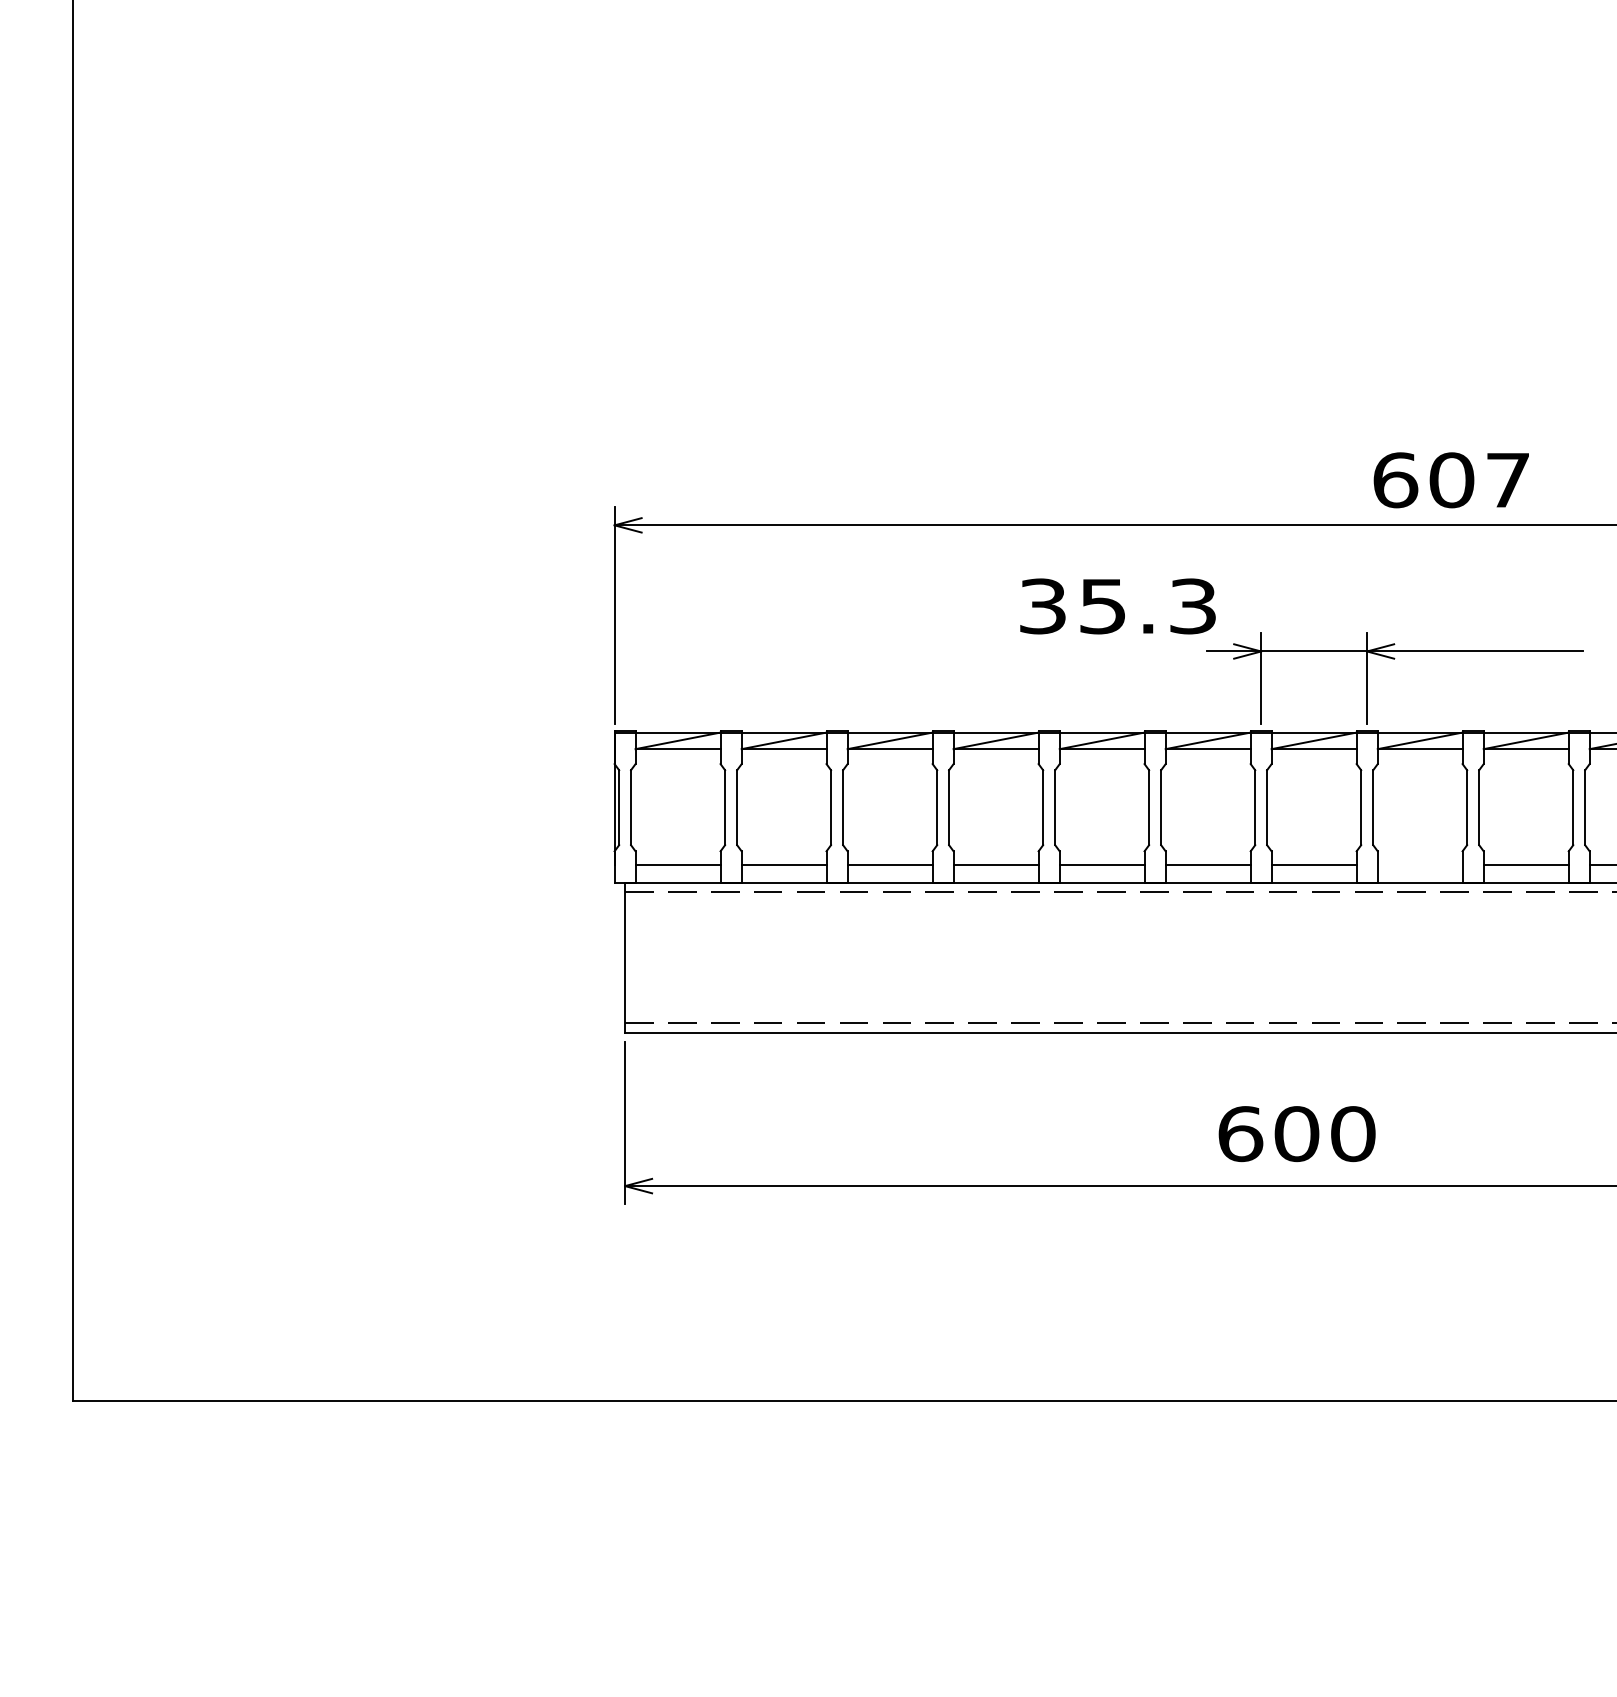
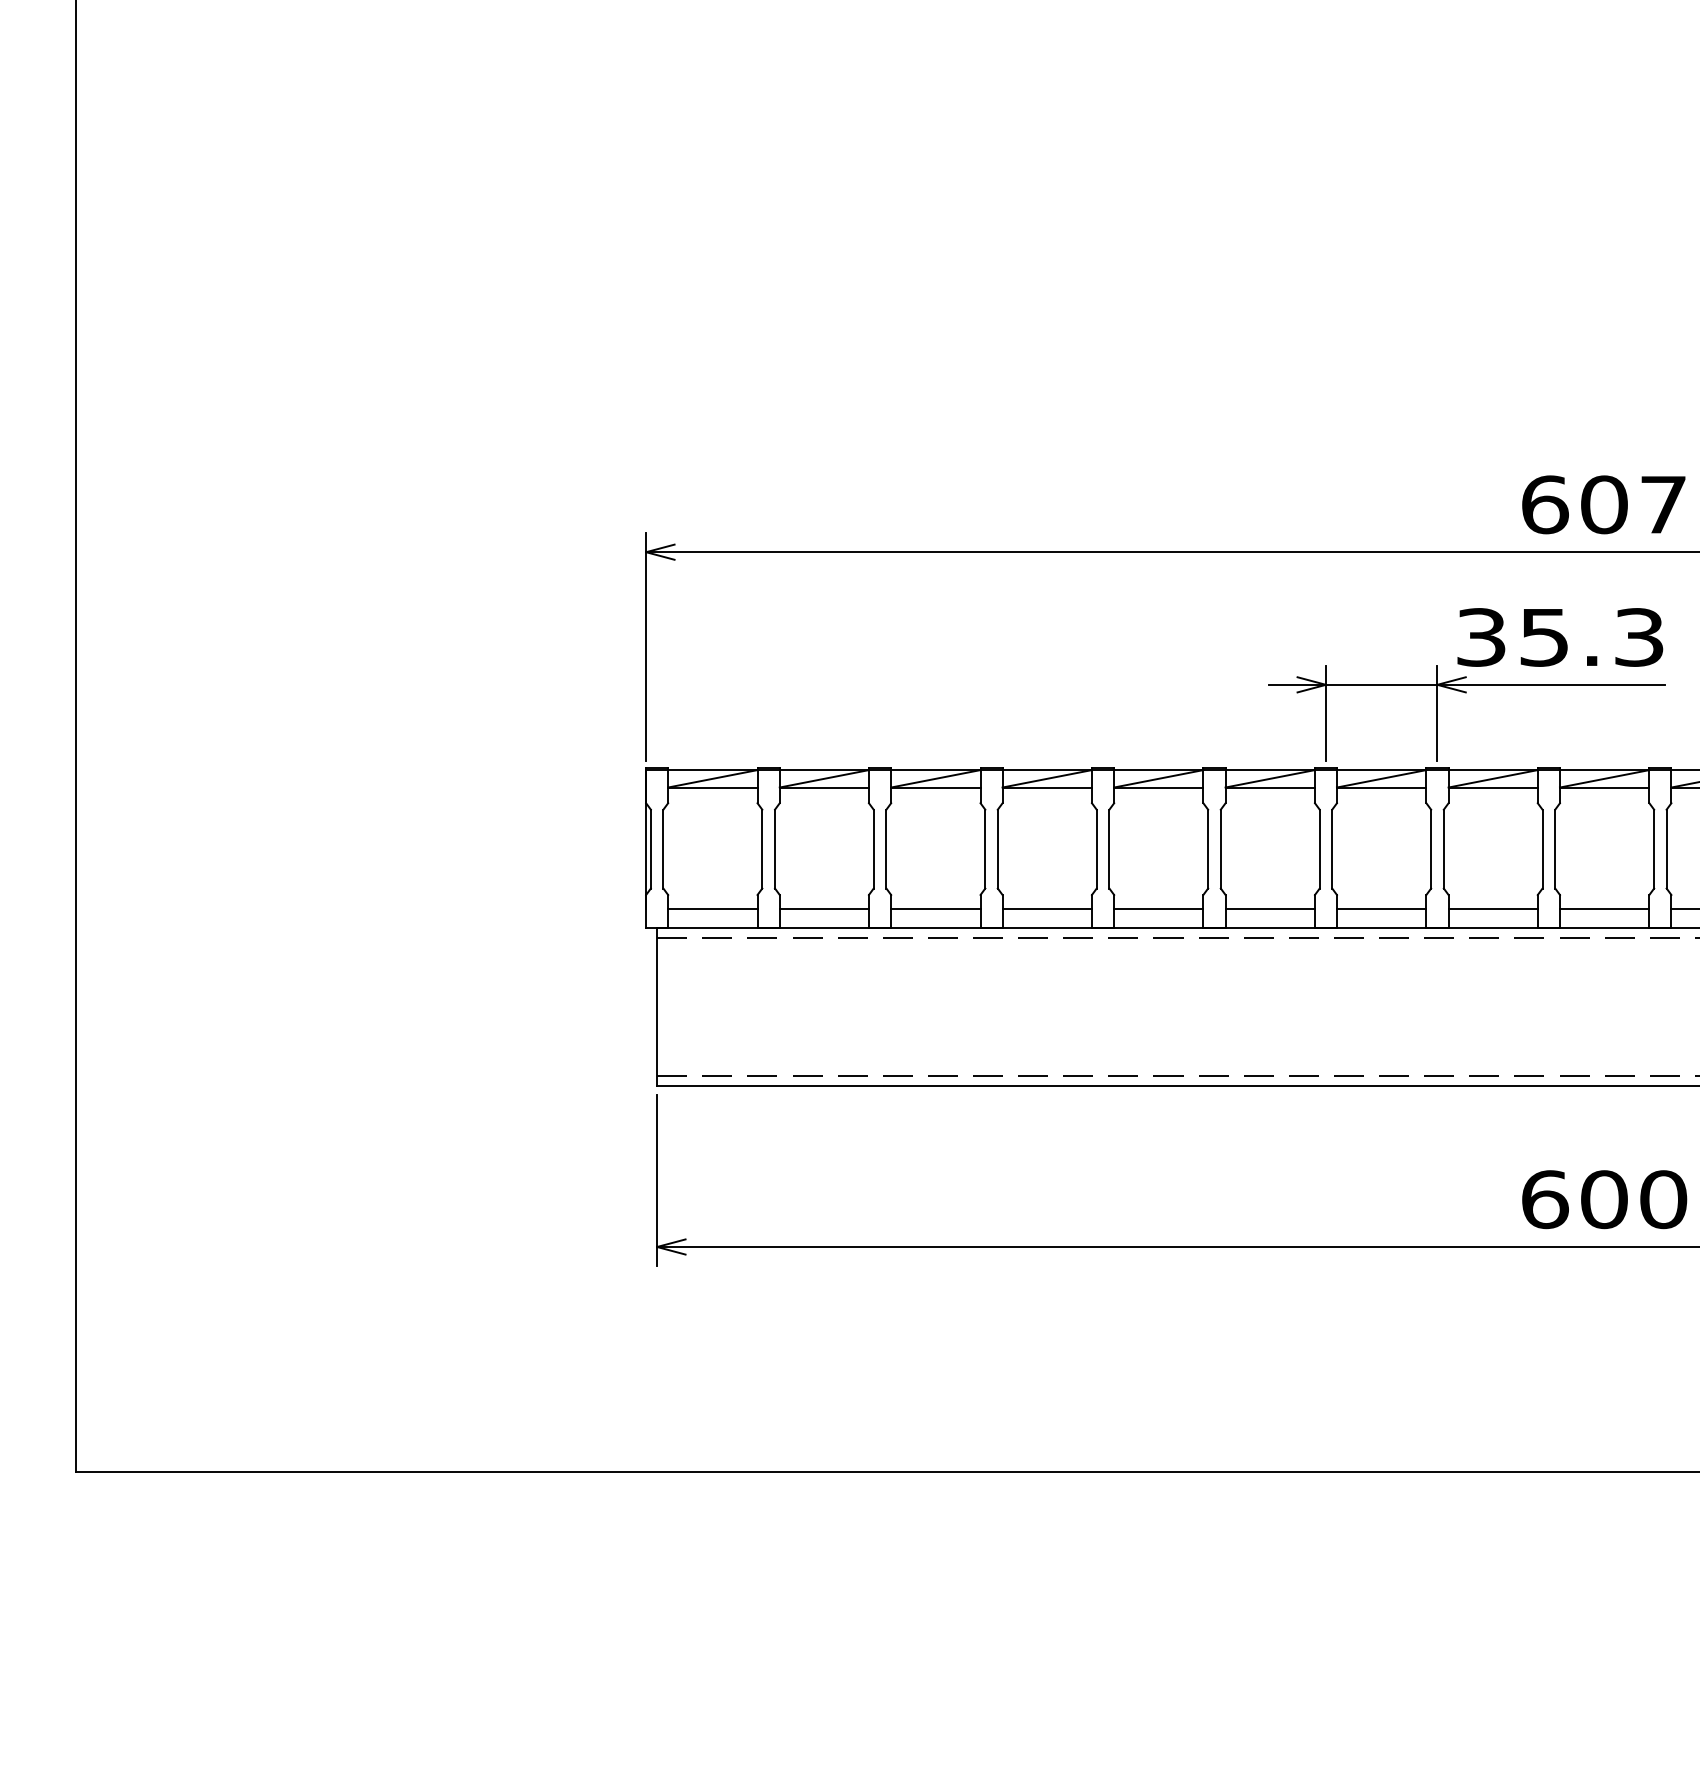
text: (1450, 480) -> (1602, 505), moved
text: (1117, 606) -> (1559, 637), moved
line: (1419, 864) -> (1492, 908), added
text: (1296, 1134) -> (1603, 1200), moved

